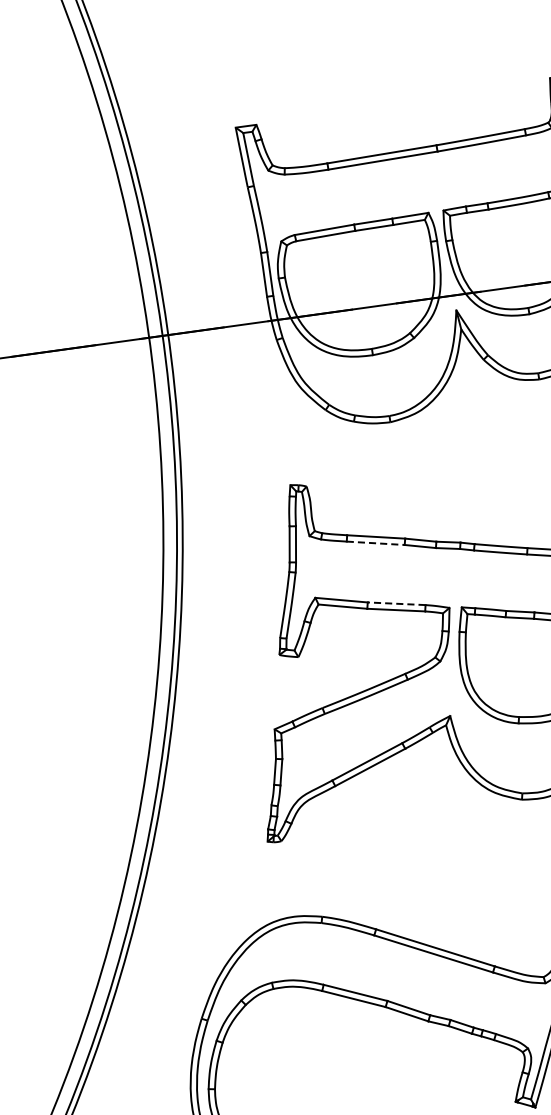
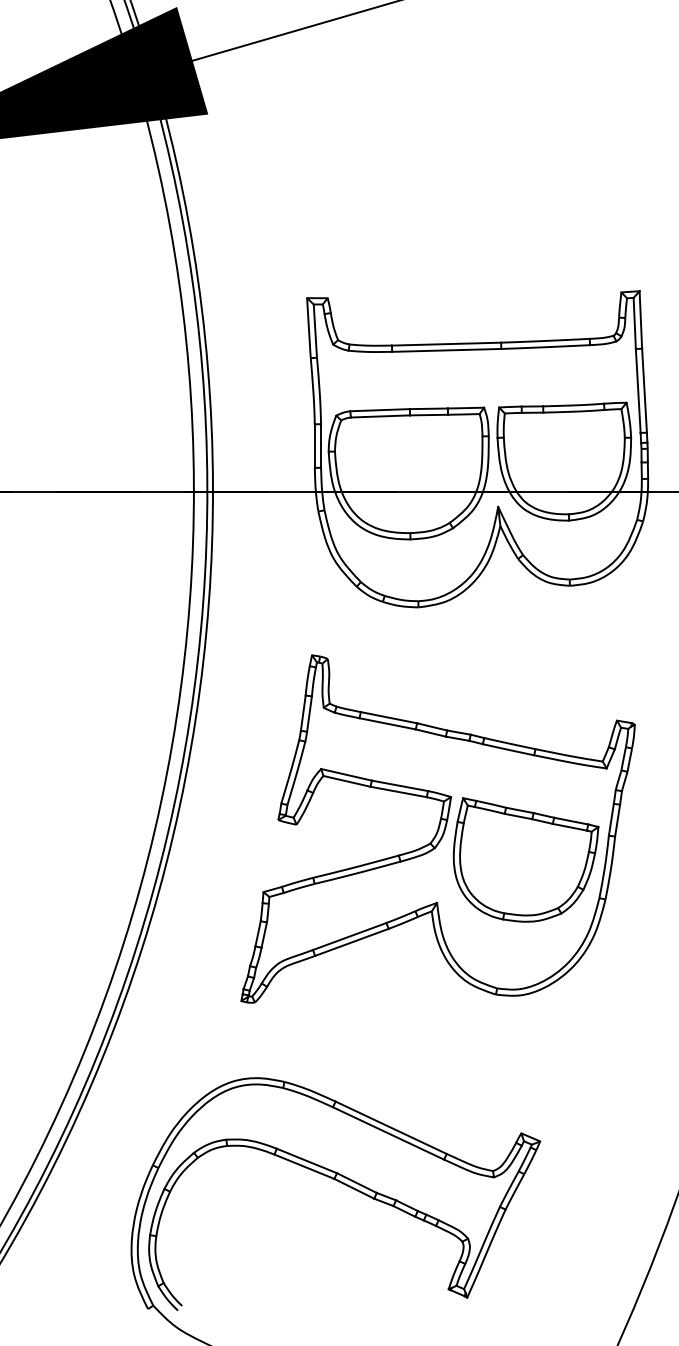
line: (375, 542) -> (387, 723), dashed -> solid
line: (396, 603) -> (399, 785), dashed -> solid

